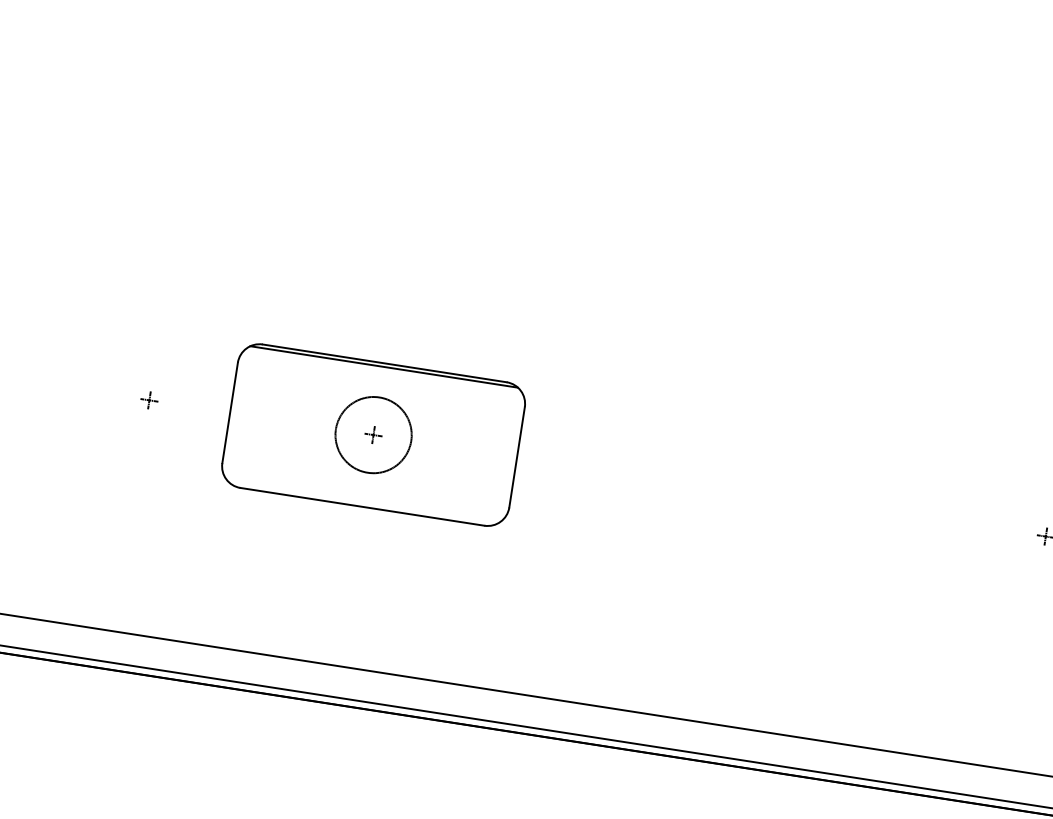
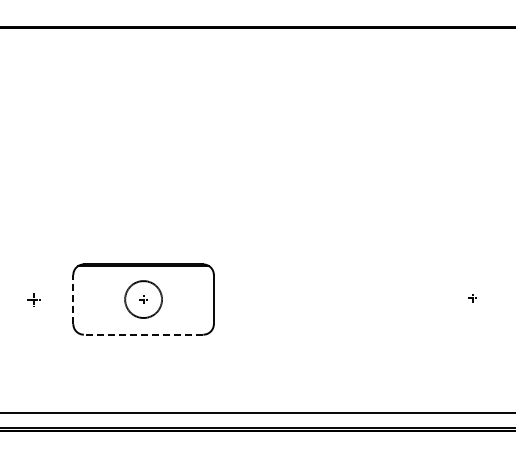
part: (148, 400) -> (33, 299), size x1.6
line: (230, 412) -> (73, 299), solid -> dashed
line: (362, 506) -> (143, 334), solid -> dashed

